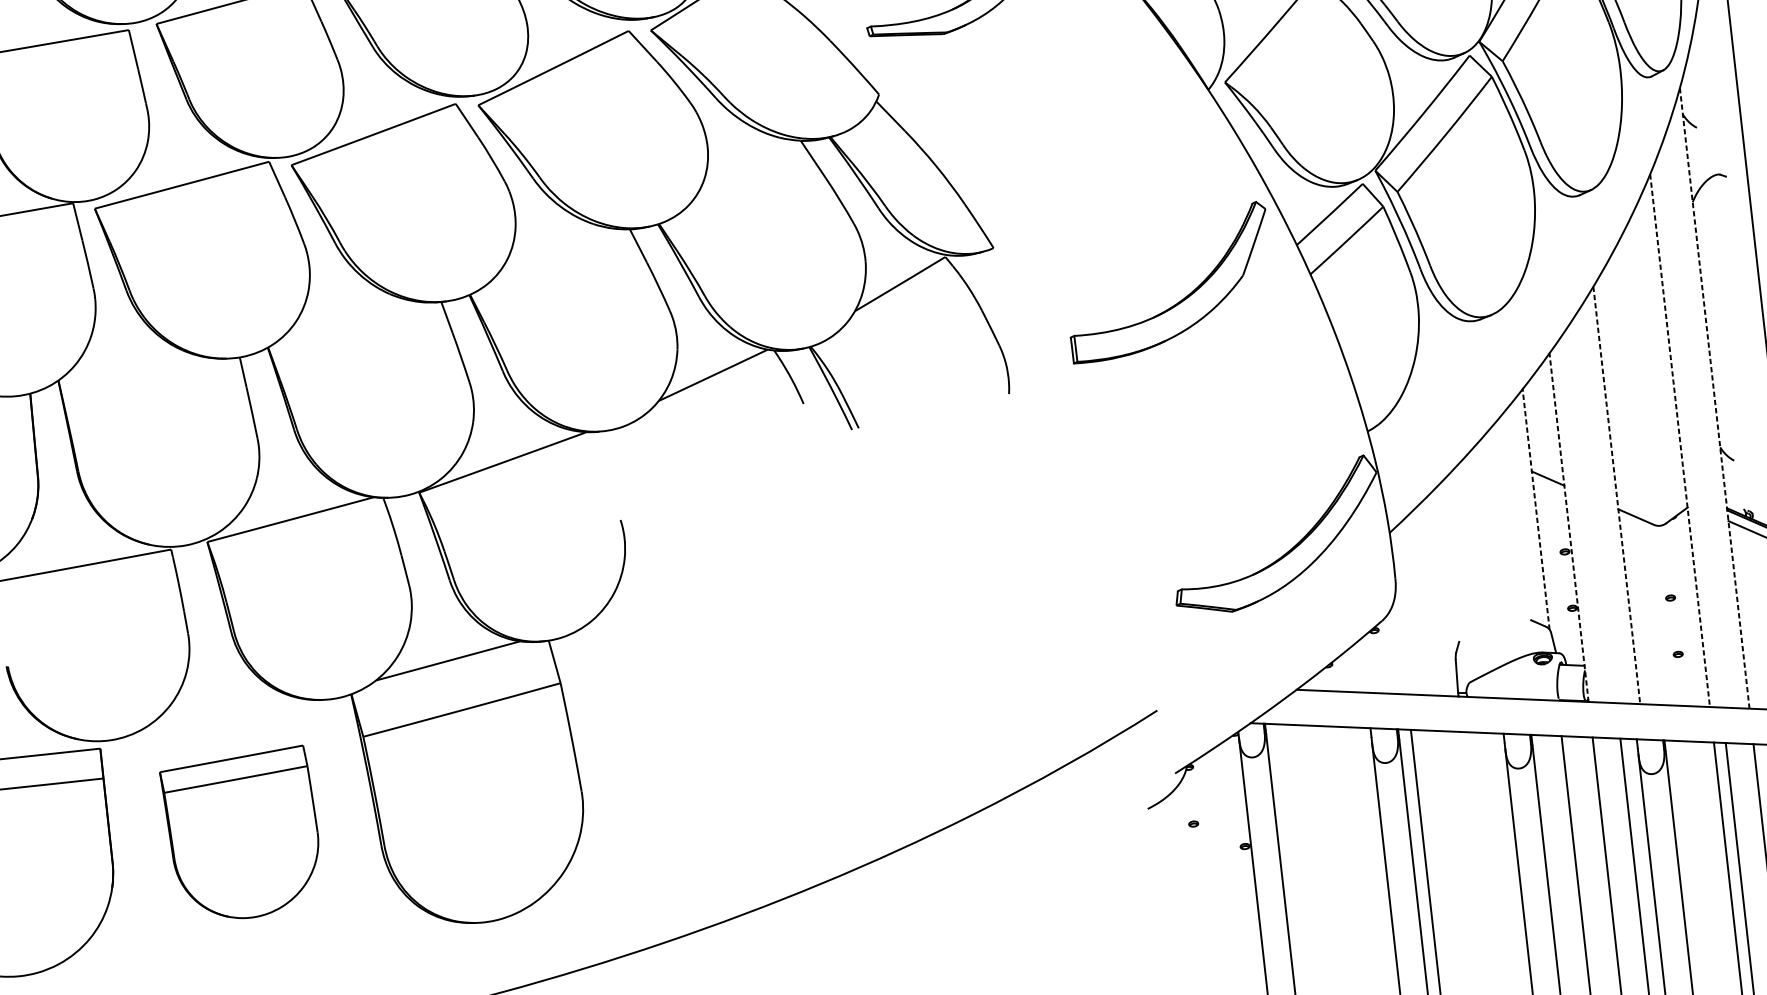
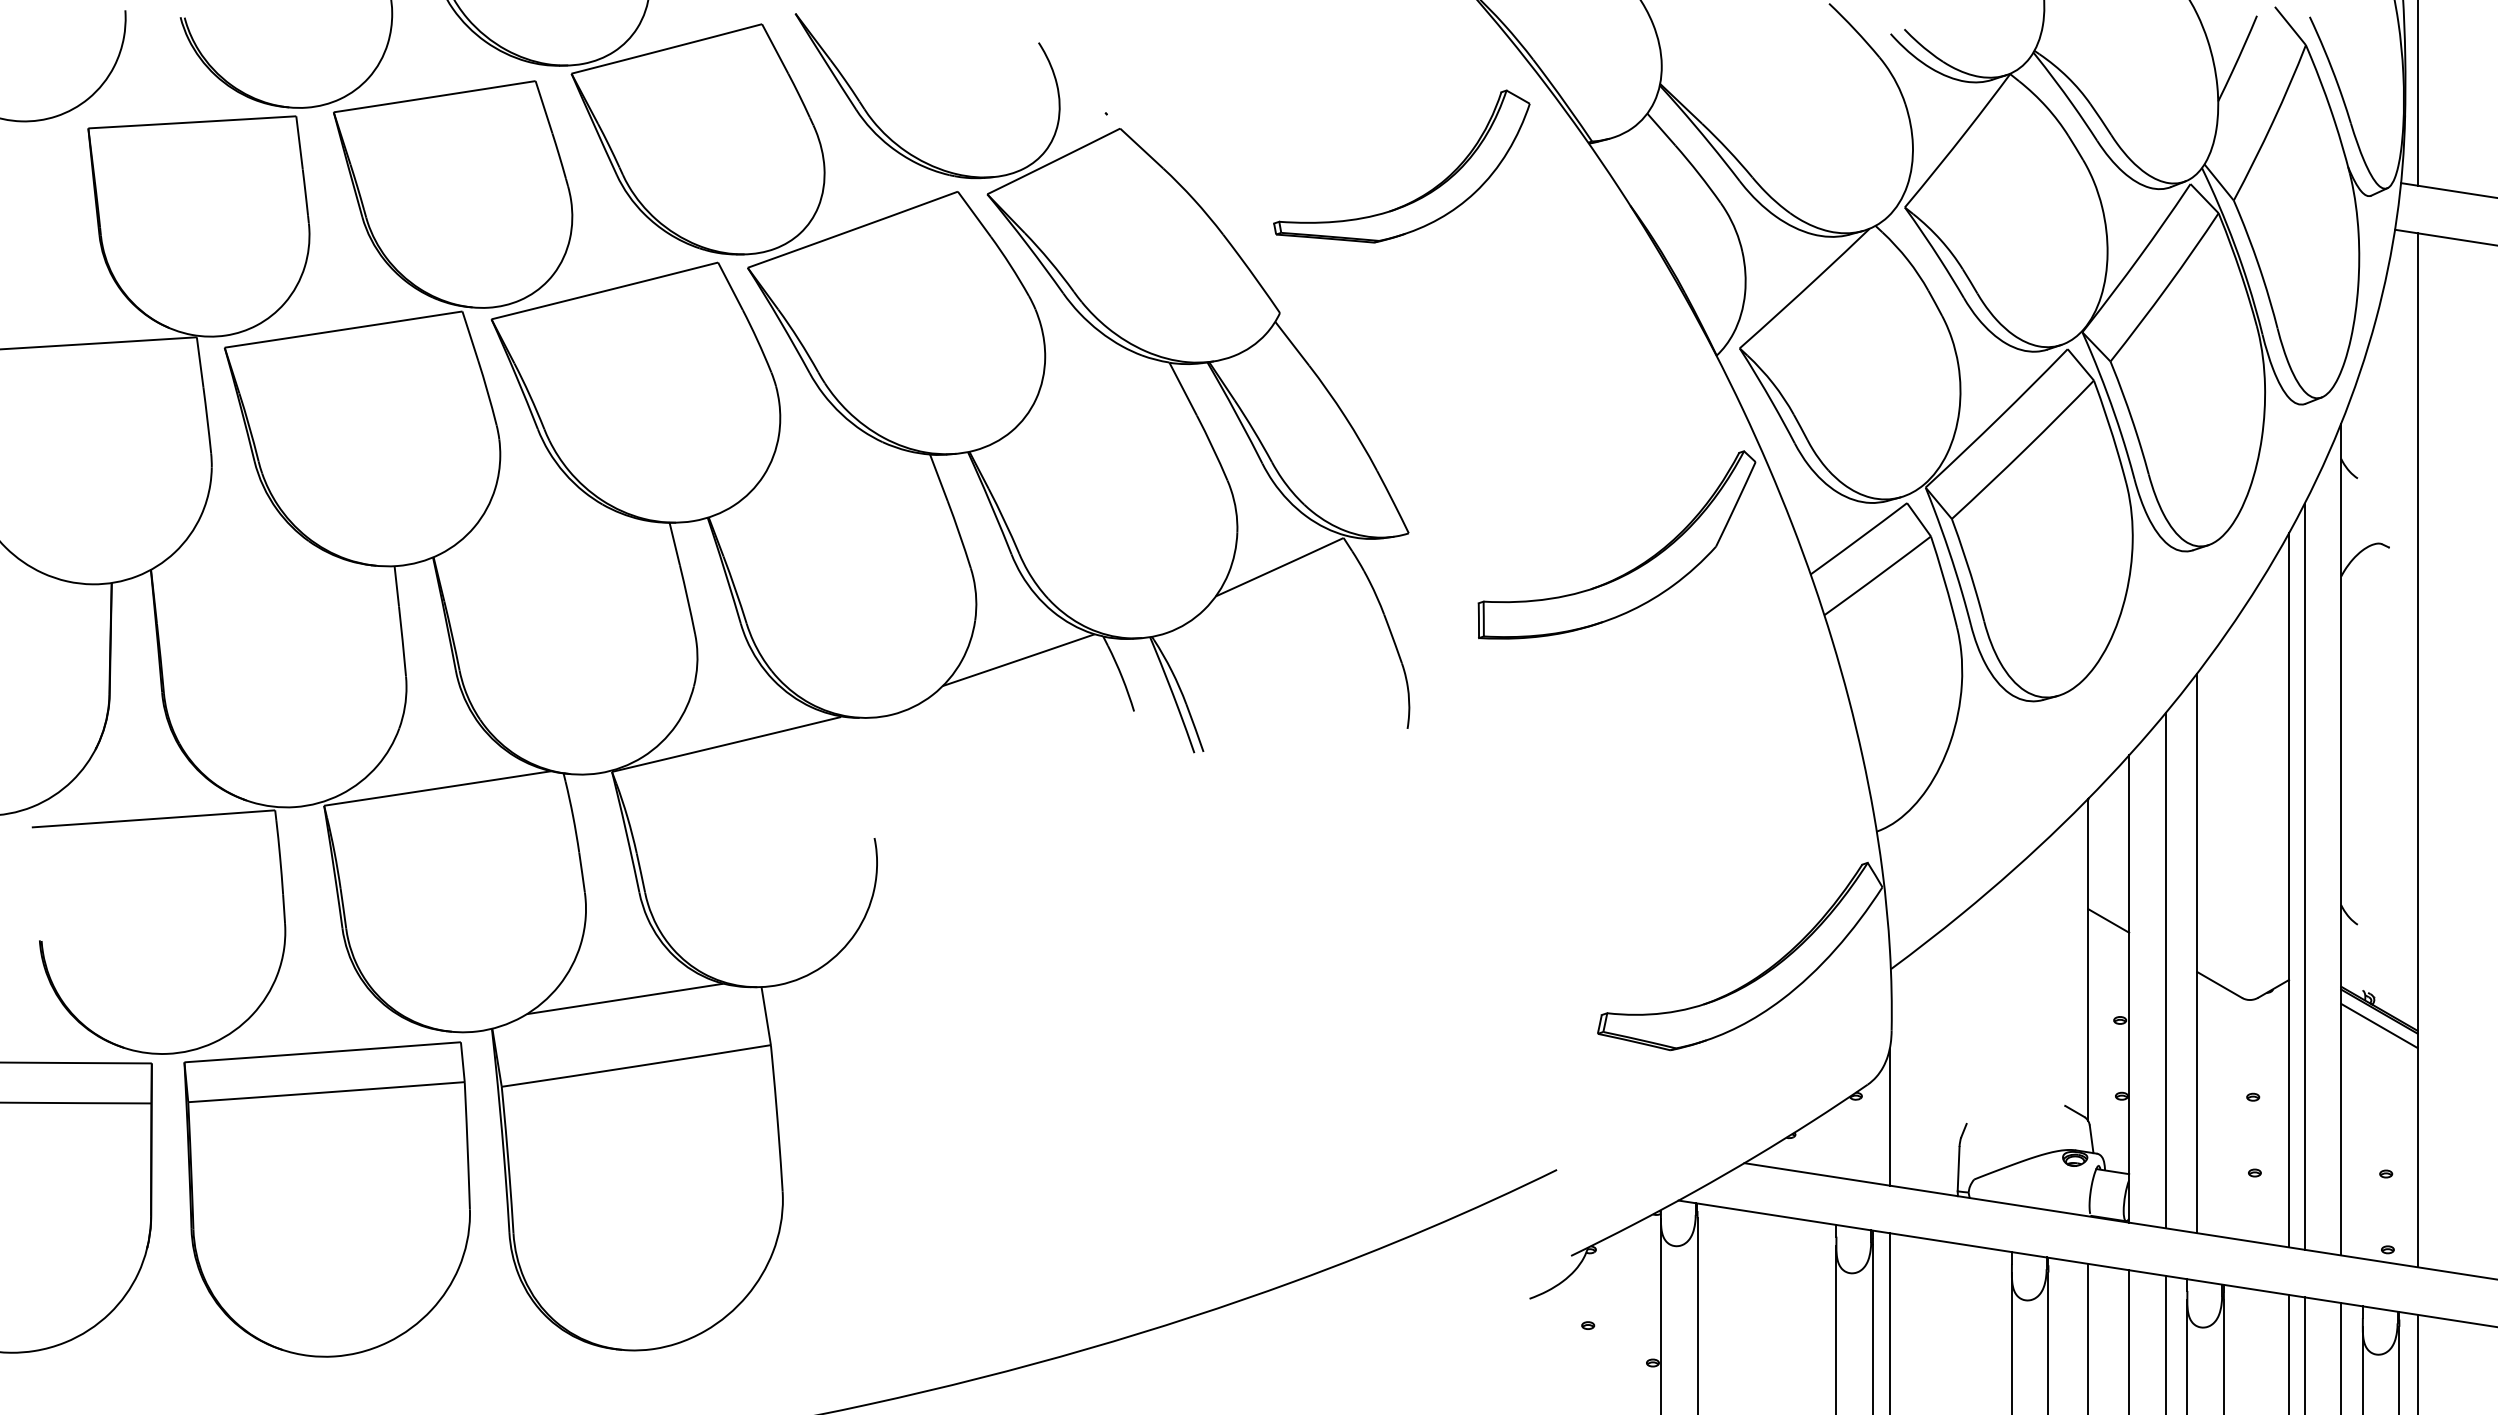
part: (1180, 300) -> (1629, 570), moved
line: (1714, 398) -> (2341, 839), dashed -> solid
line: (1690, 429) -> (2304, 876), added
line: (1680, 440) -> (2289, 890), dashed -> solid
line: (1617, 495) -> (2197, 953), dashed -> solid
line: (1536, 509) -> (2088, 959), dashed -> solid
line: (1594, 510) -> (2165, 970), added
line: (1569, 528) -> (2129, 989), dashed -> solid
line: (1401, 643) -> (1889, 1117), added
part: (242, 835) -> (326, 1199), size x1.43

